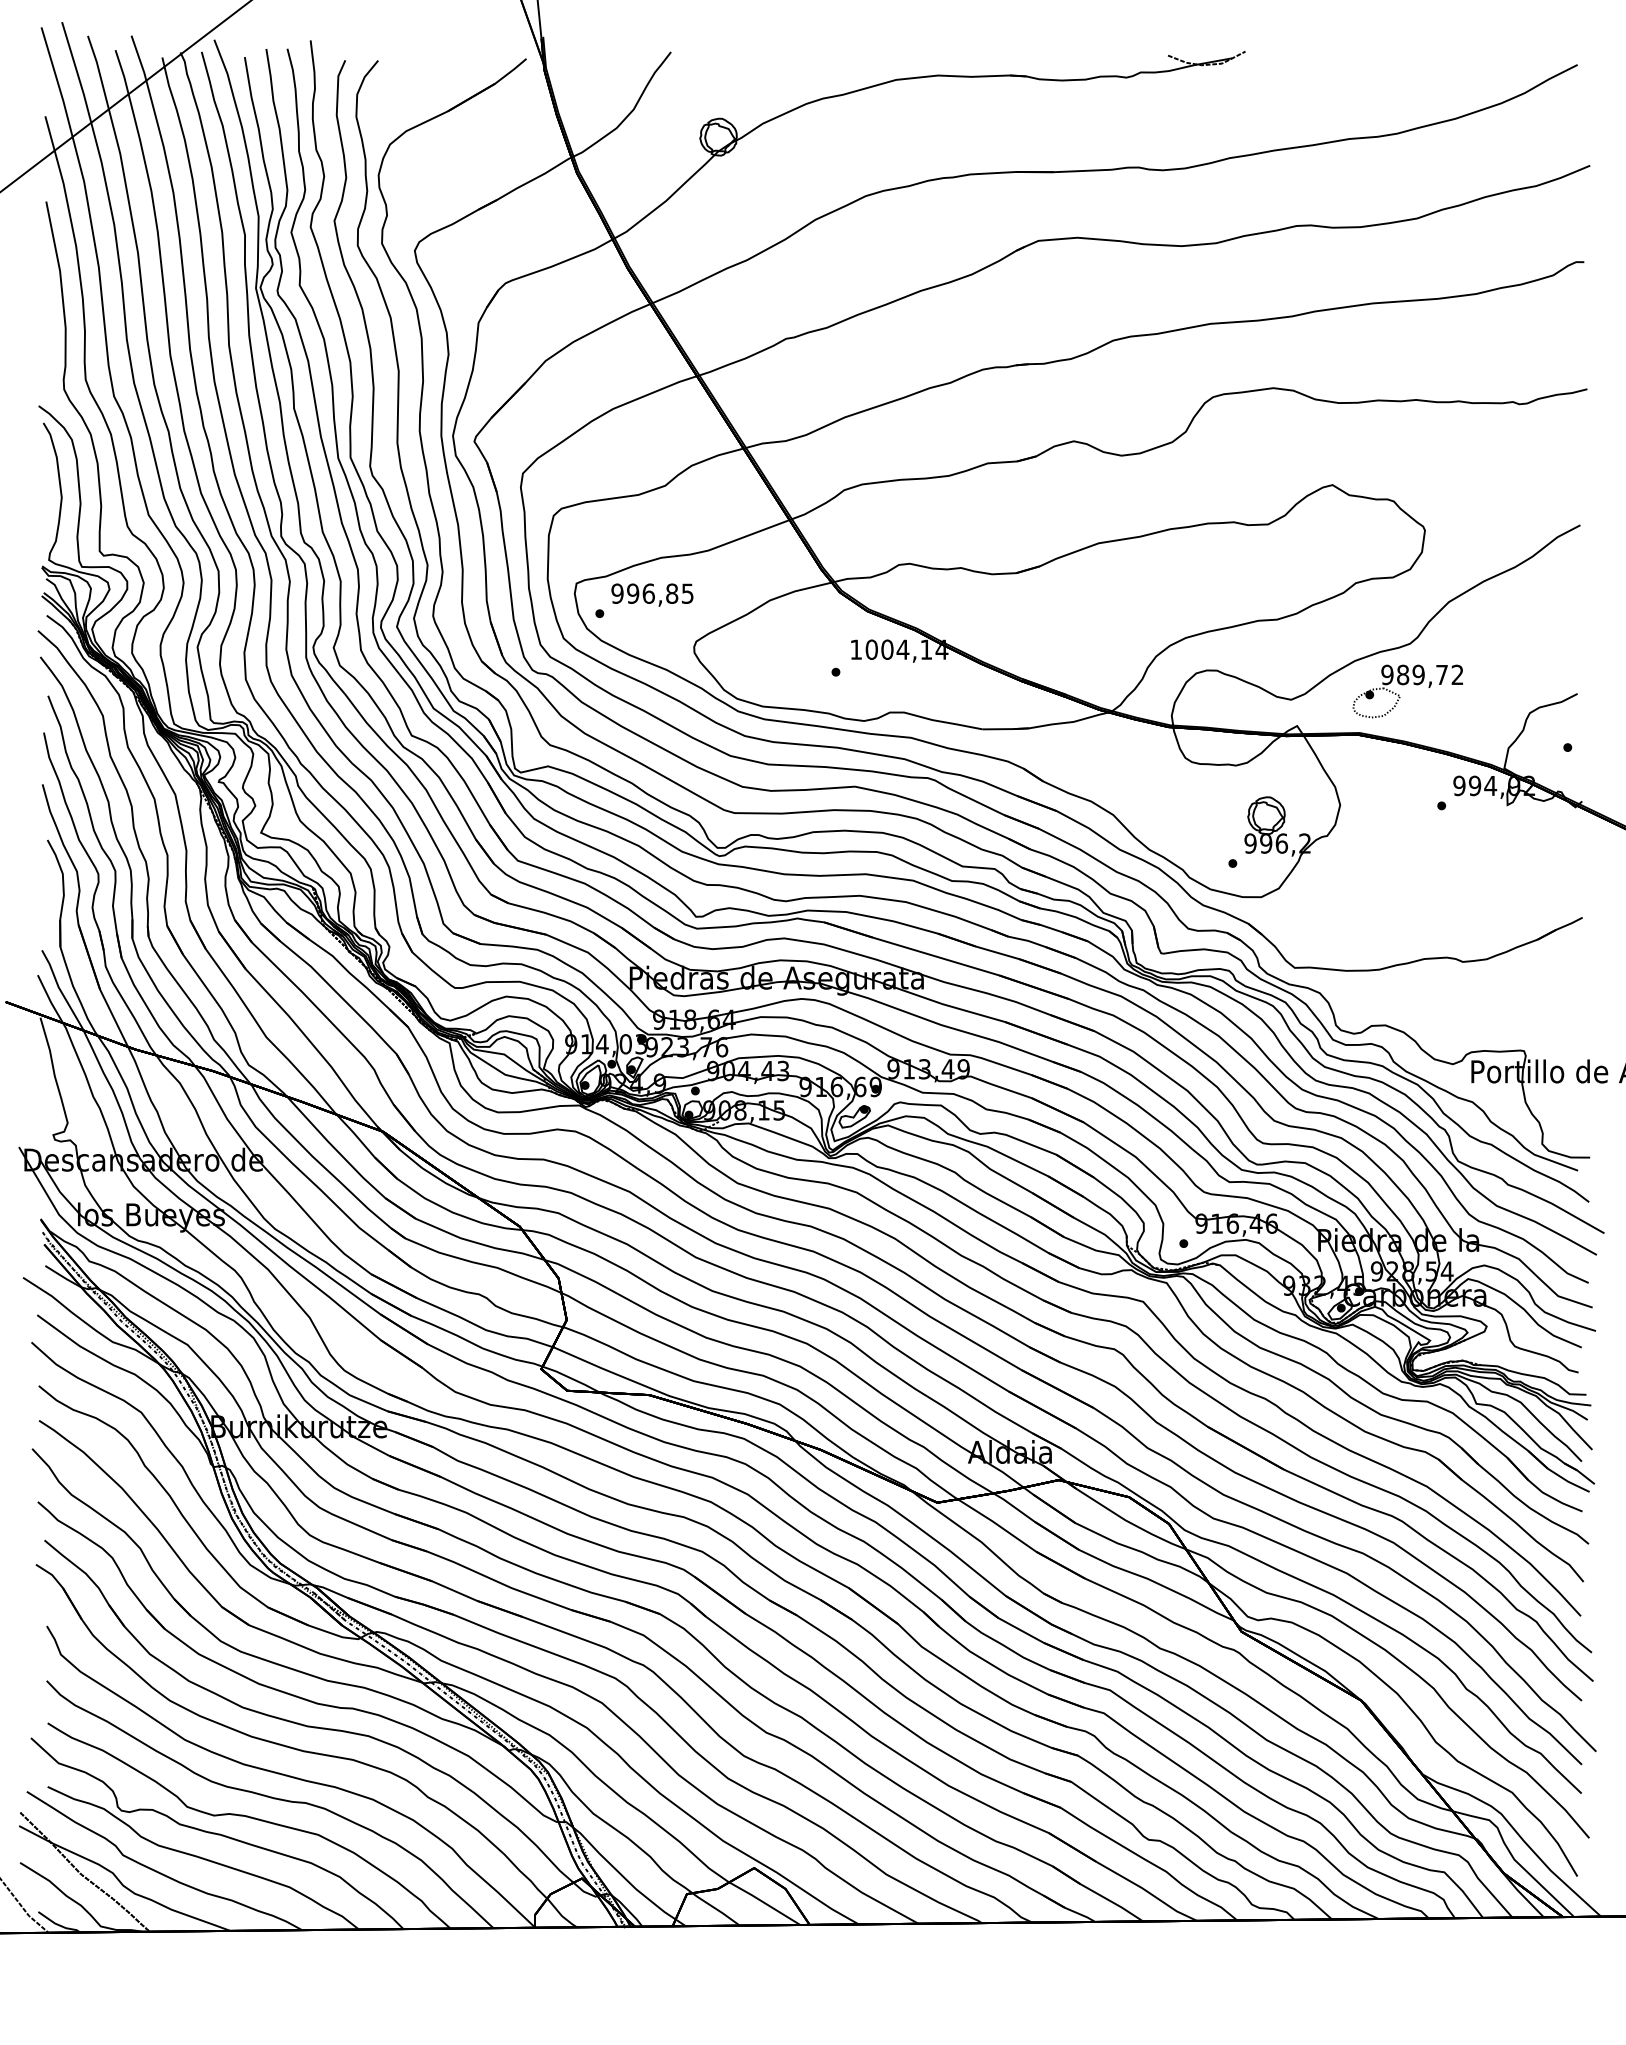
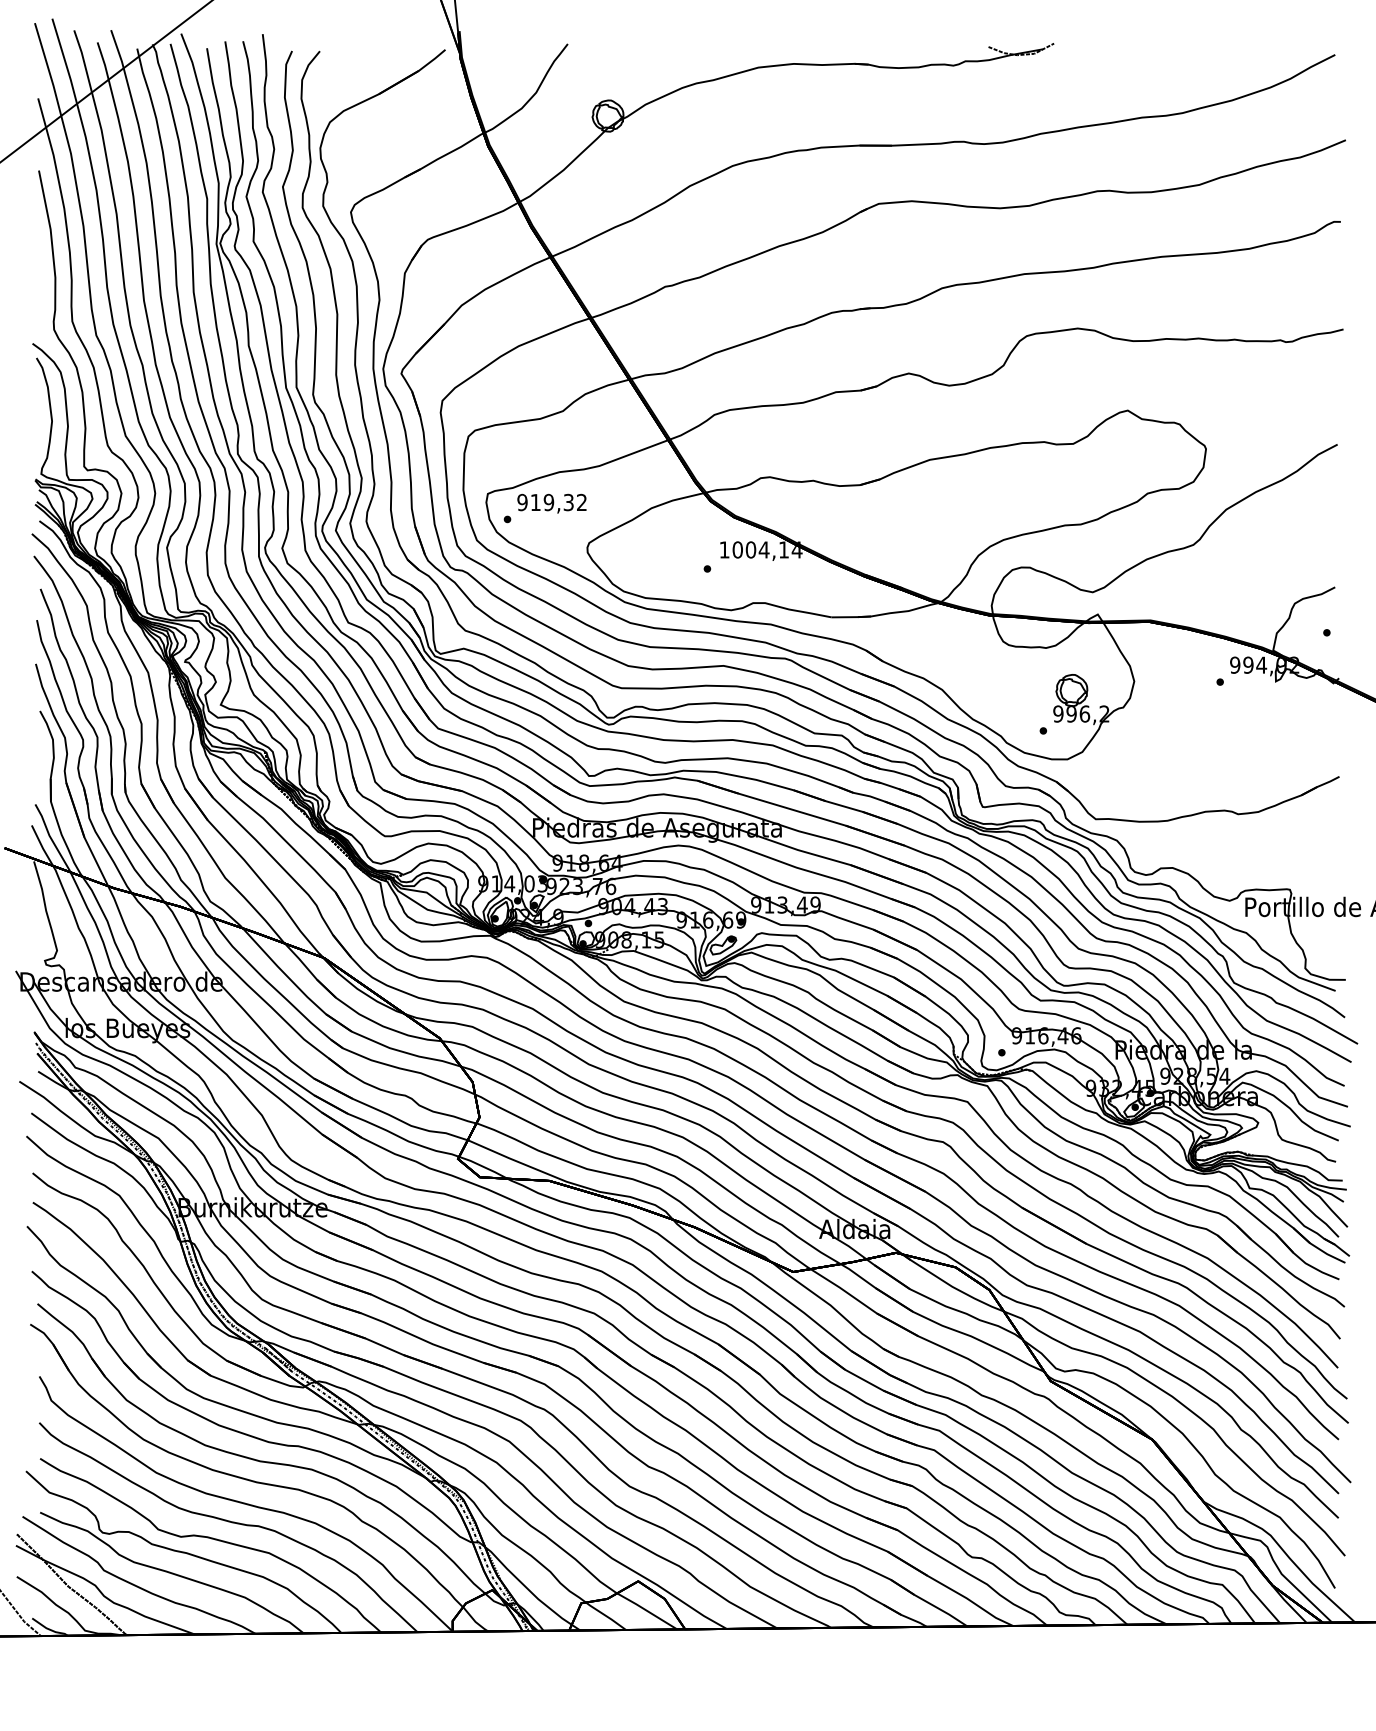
text: (660, 593) -> (558, 502), 996,85 -> 919,32
part: (1404, 685) -> (1188, 580), removed

